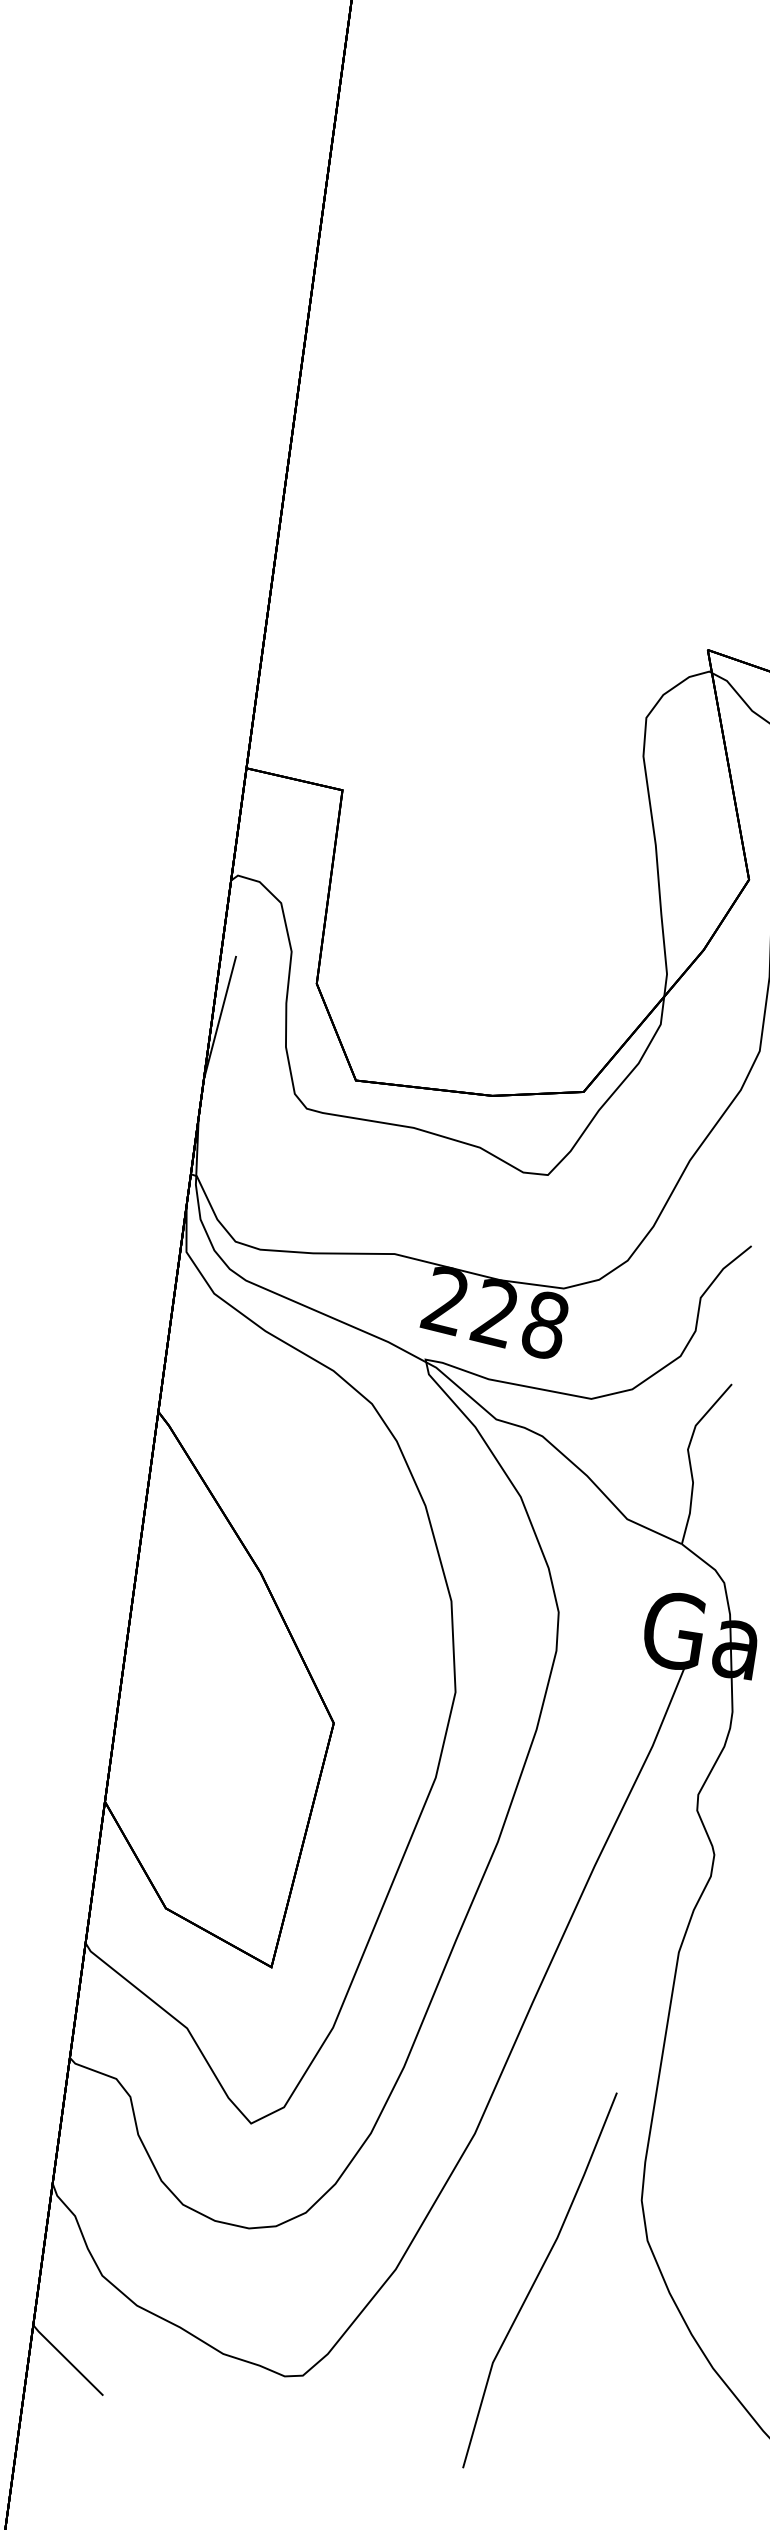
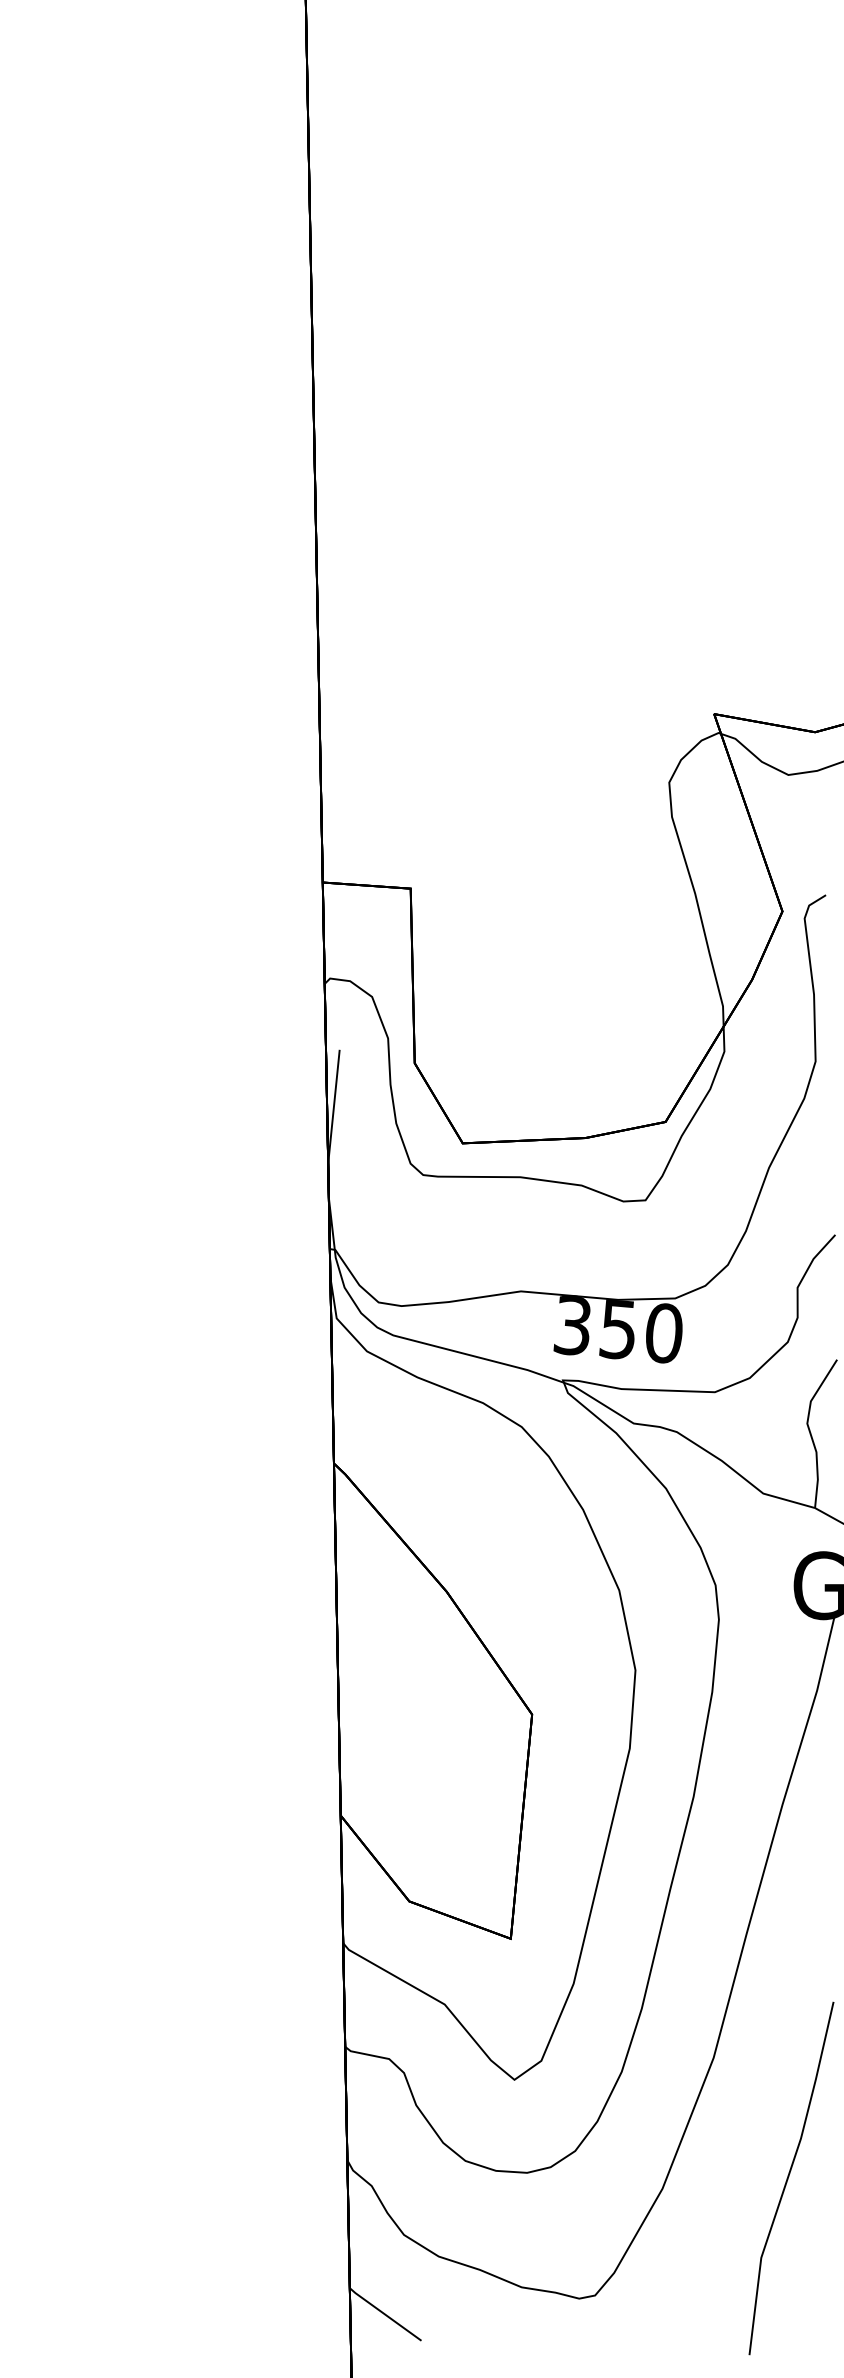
text: (494, 1312) -> (617, 1329), 228 -> 350

